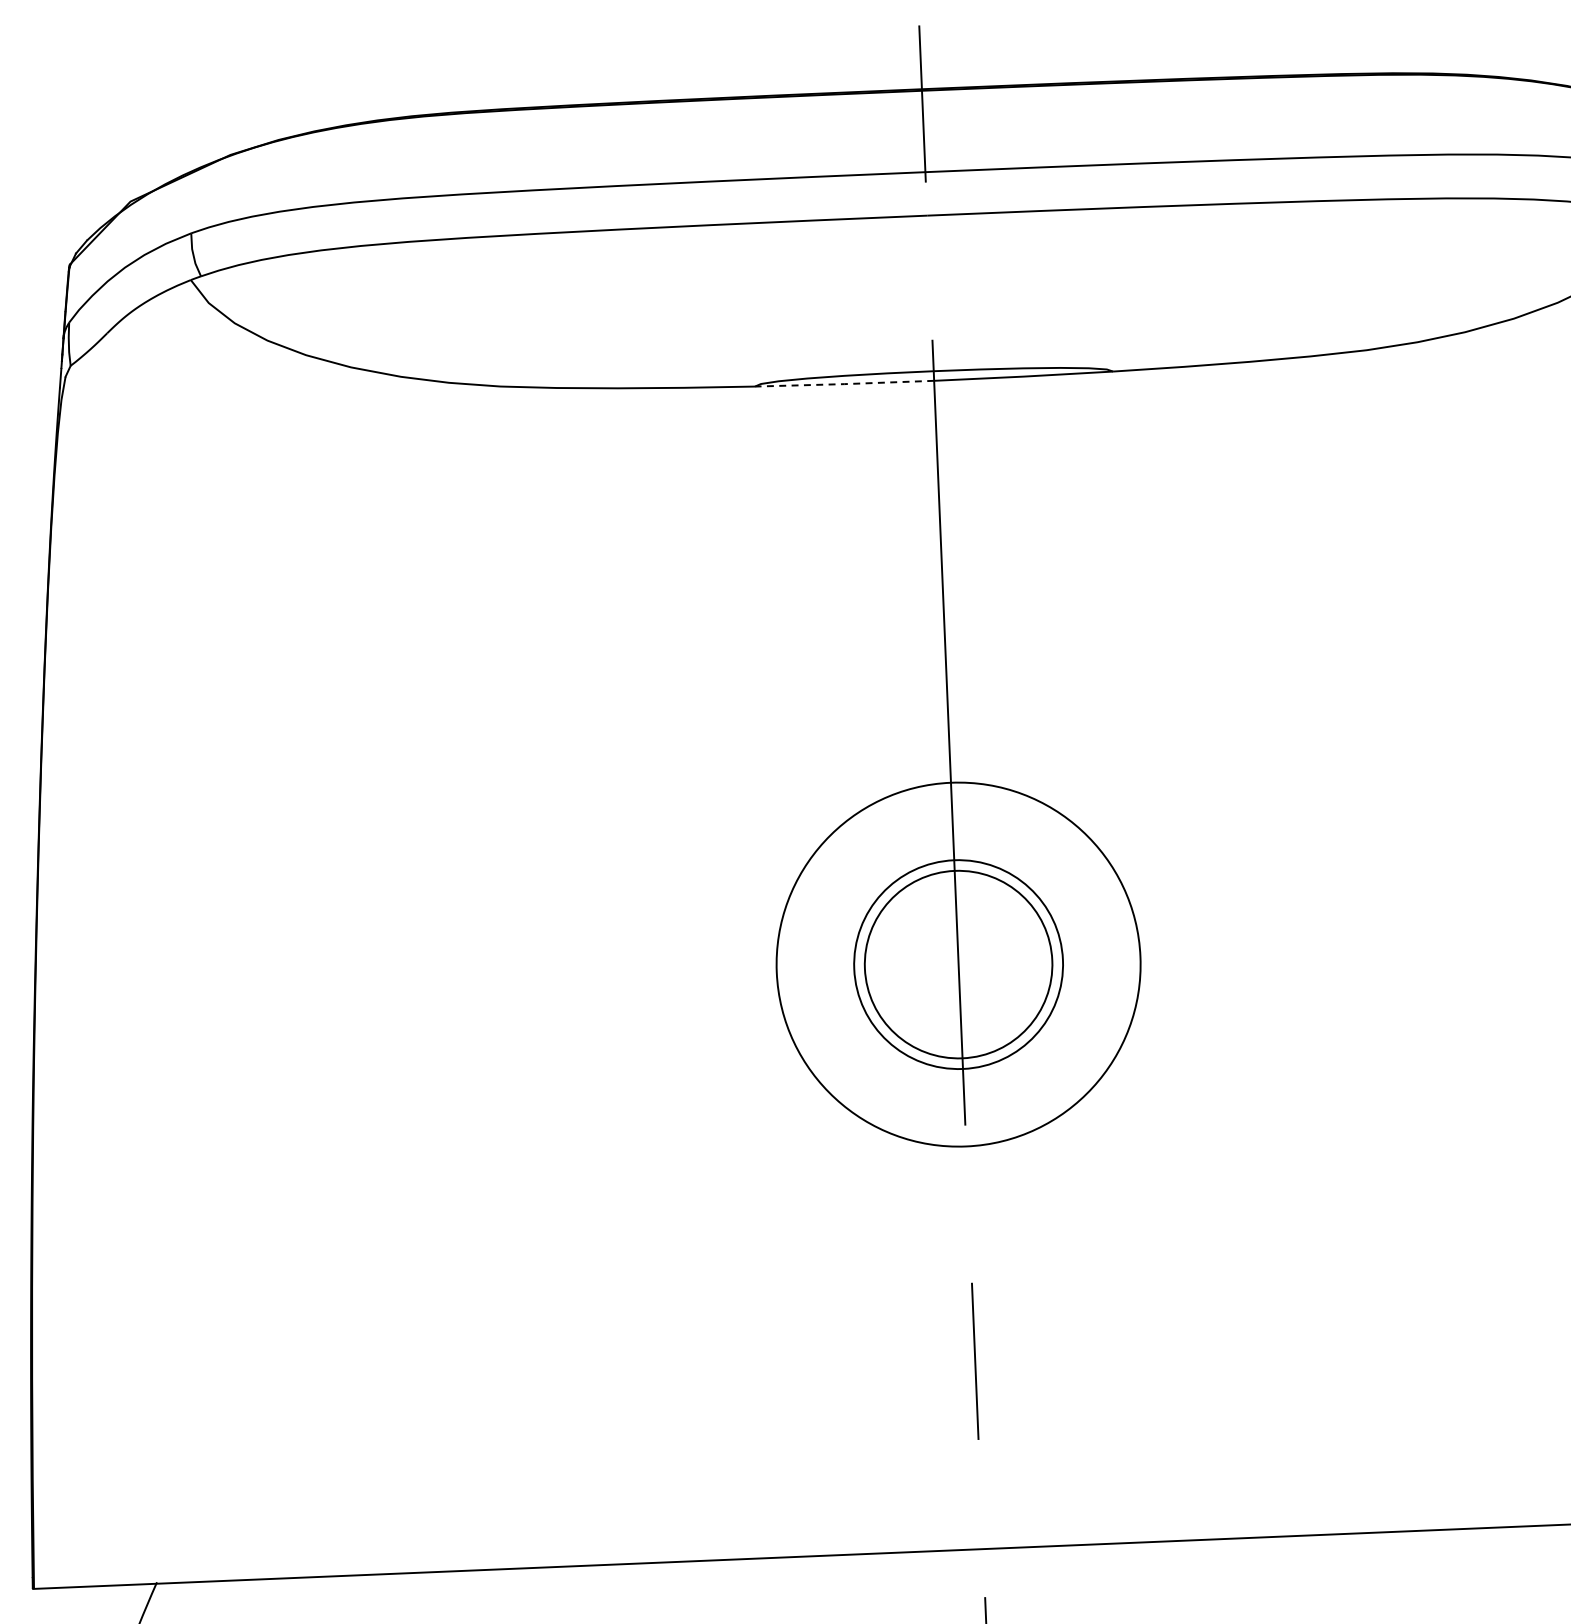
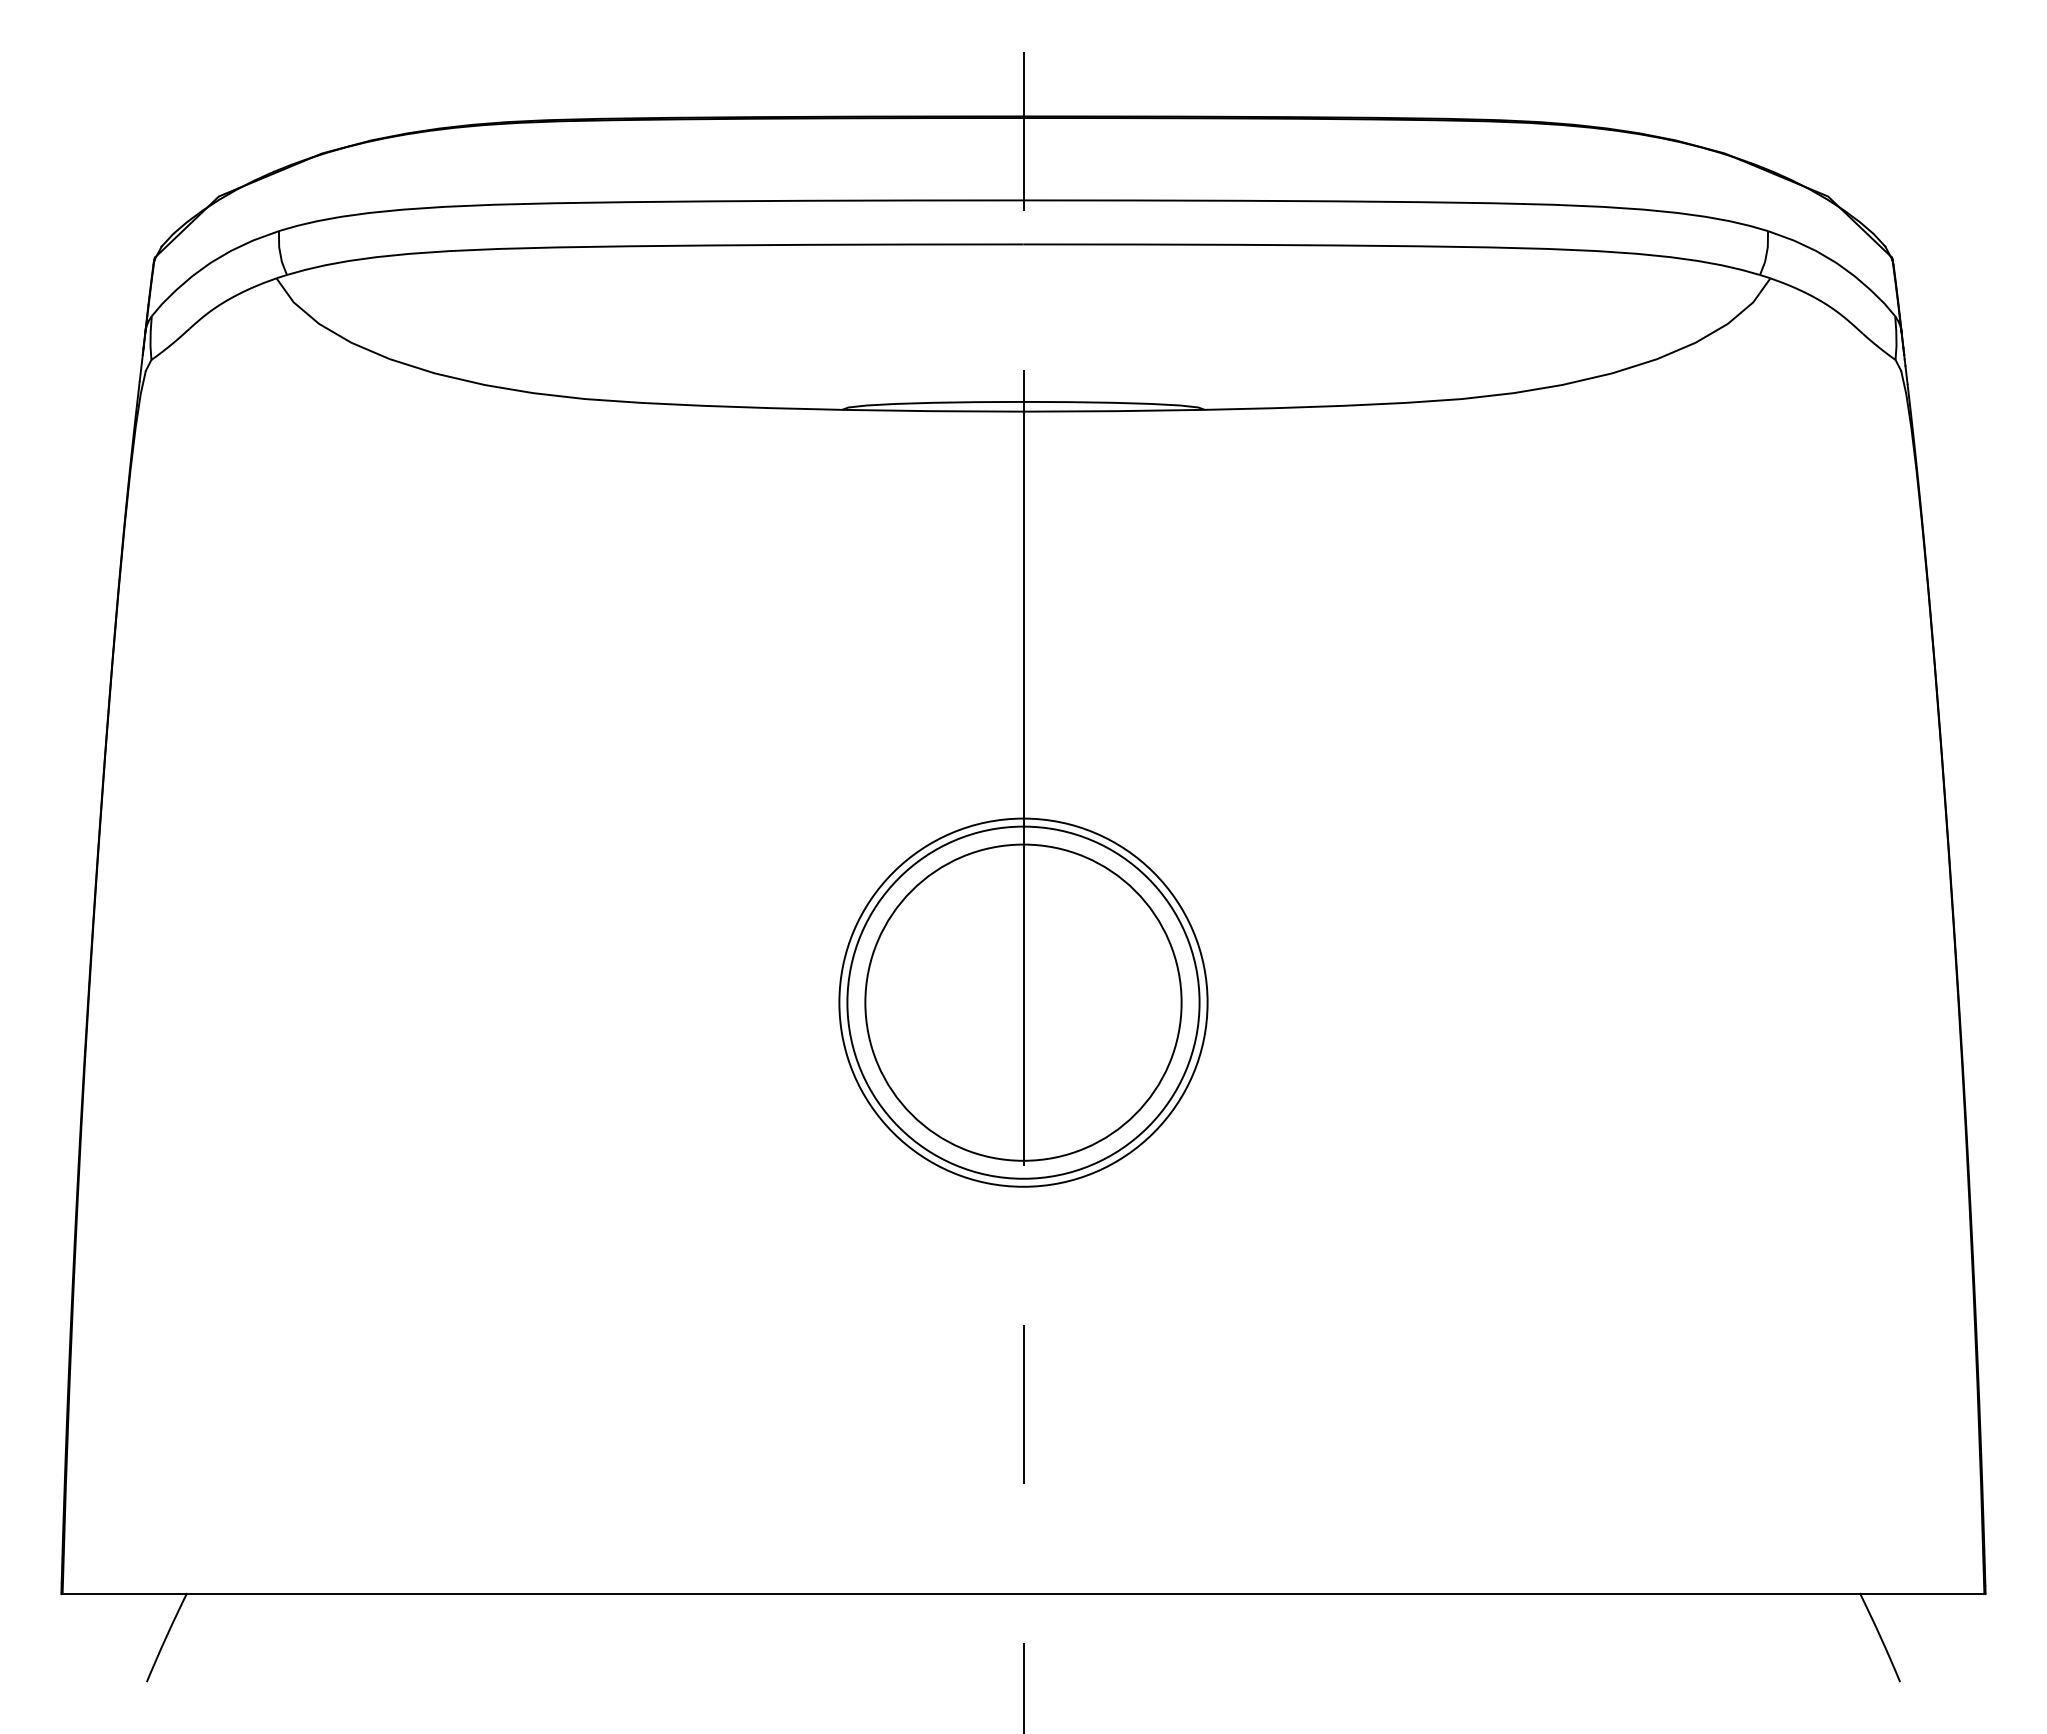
line: (844, 384) -> (932, 411), dashed -> solid
circle: (958, 964) -> (1023, 1002), size x1.67
circle: (958, 964) -> (1023, 1002), size x1.67

